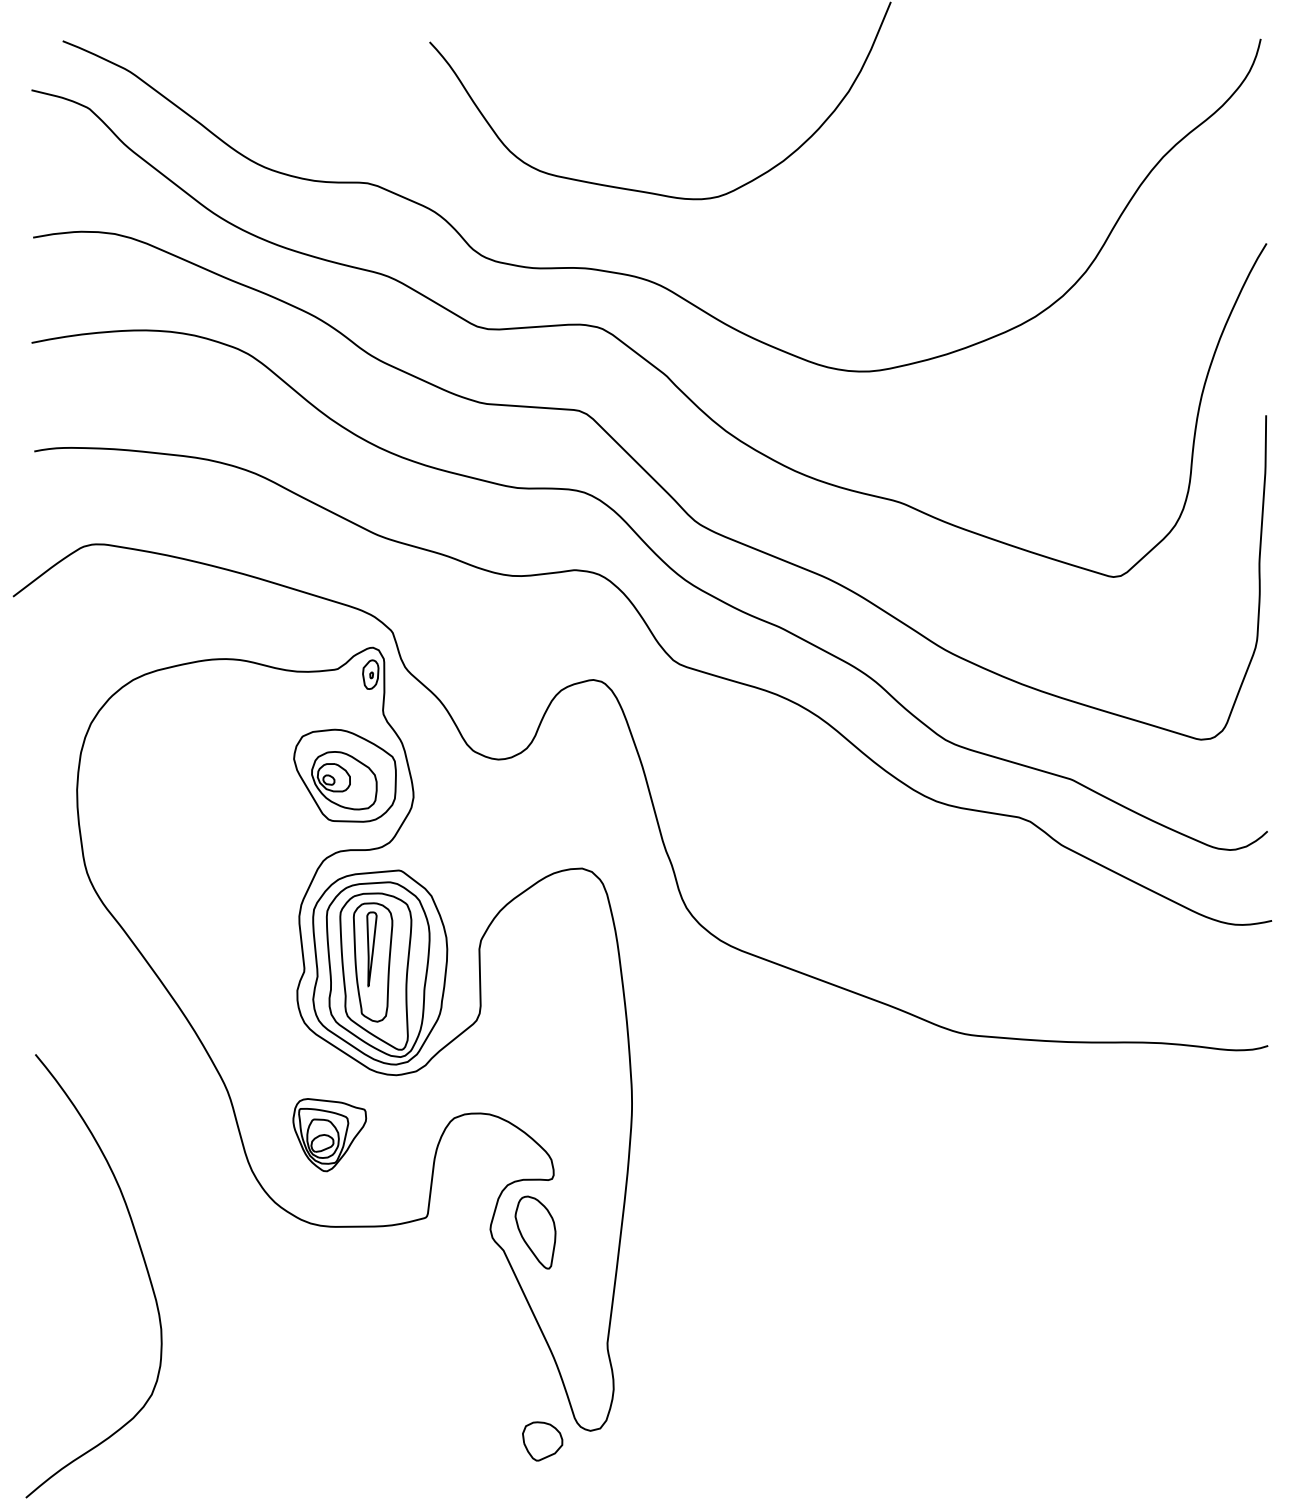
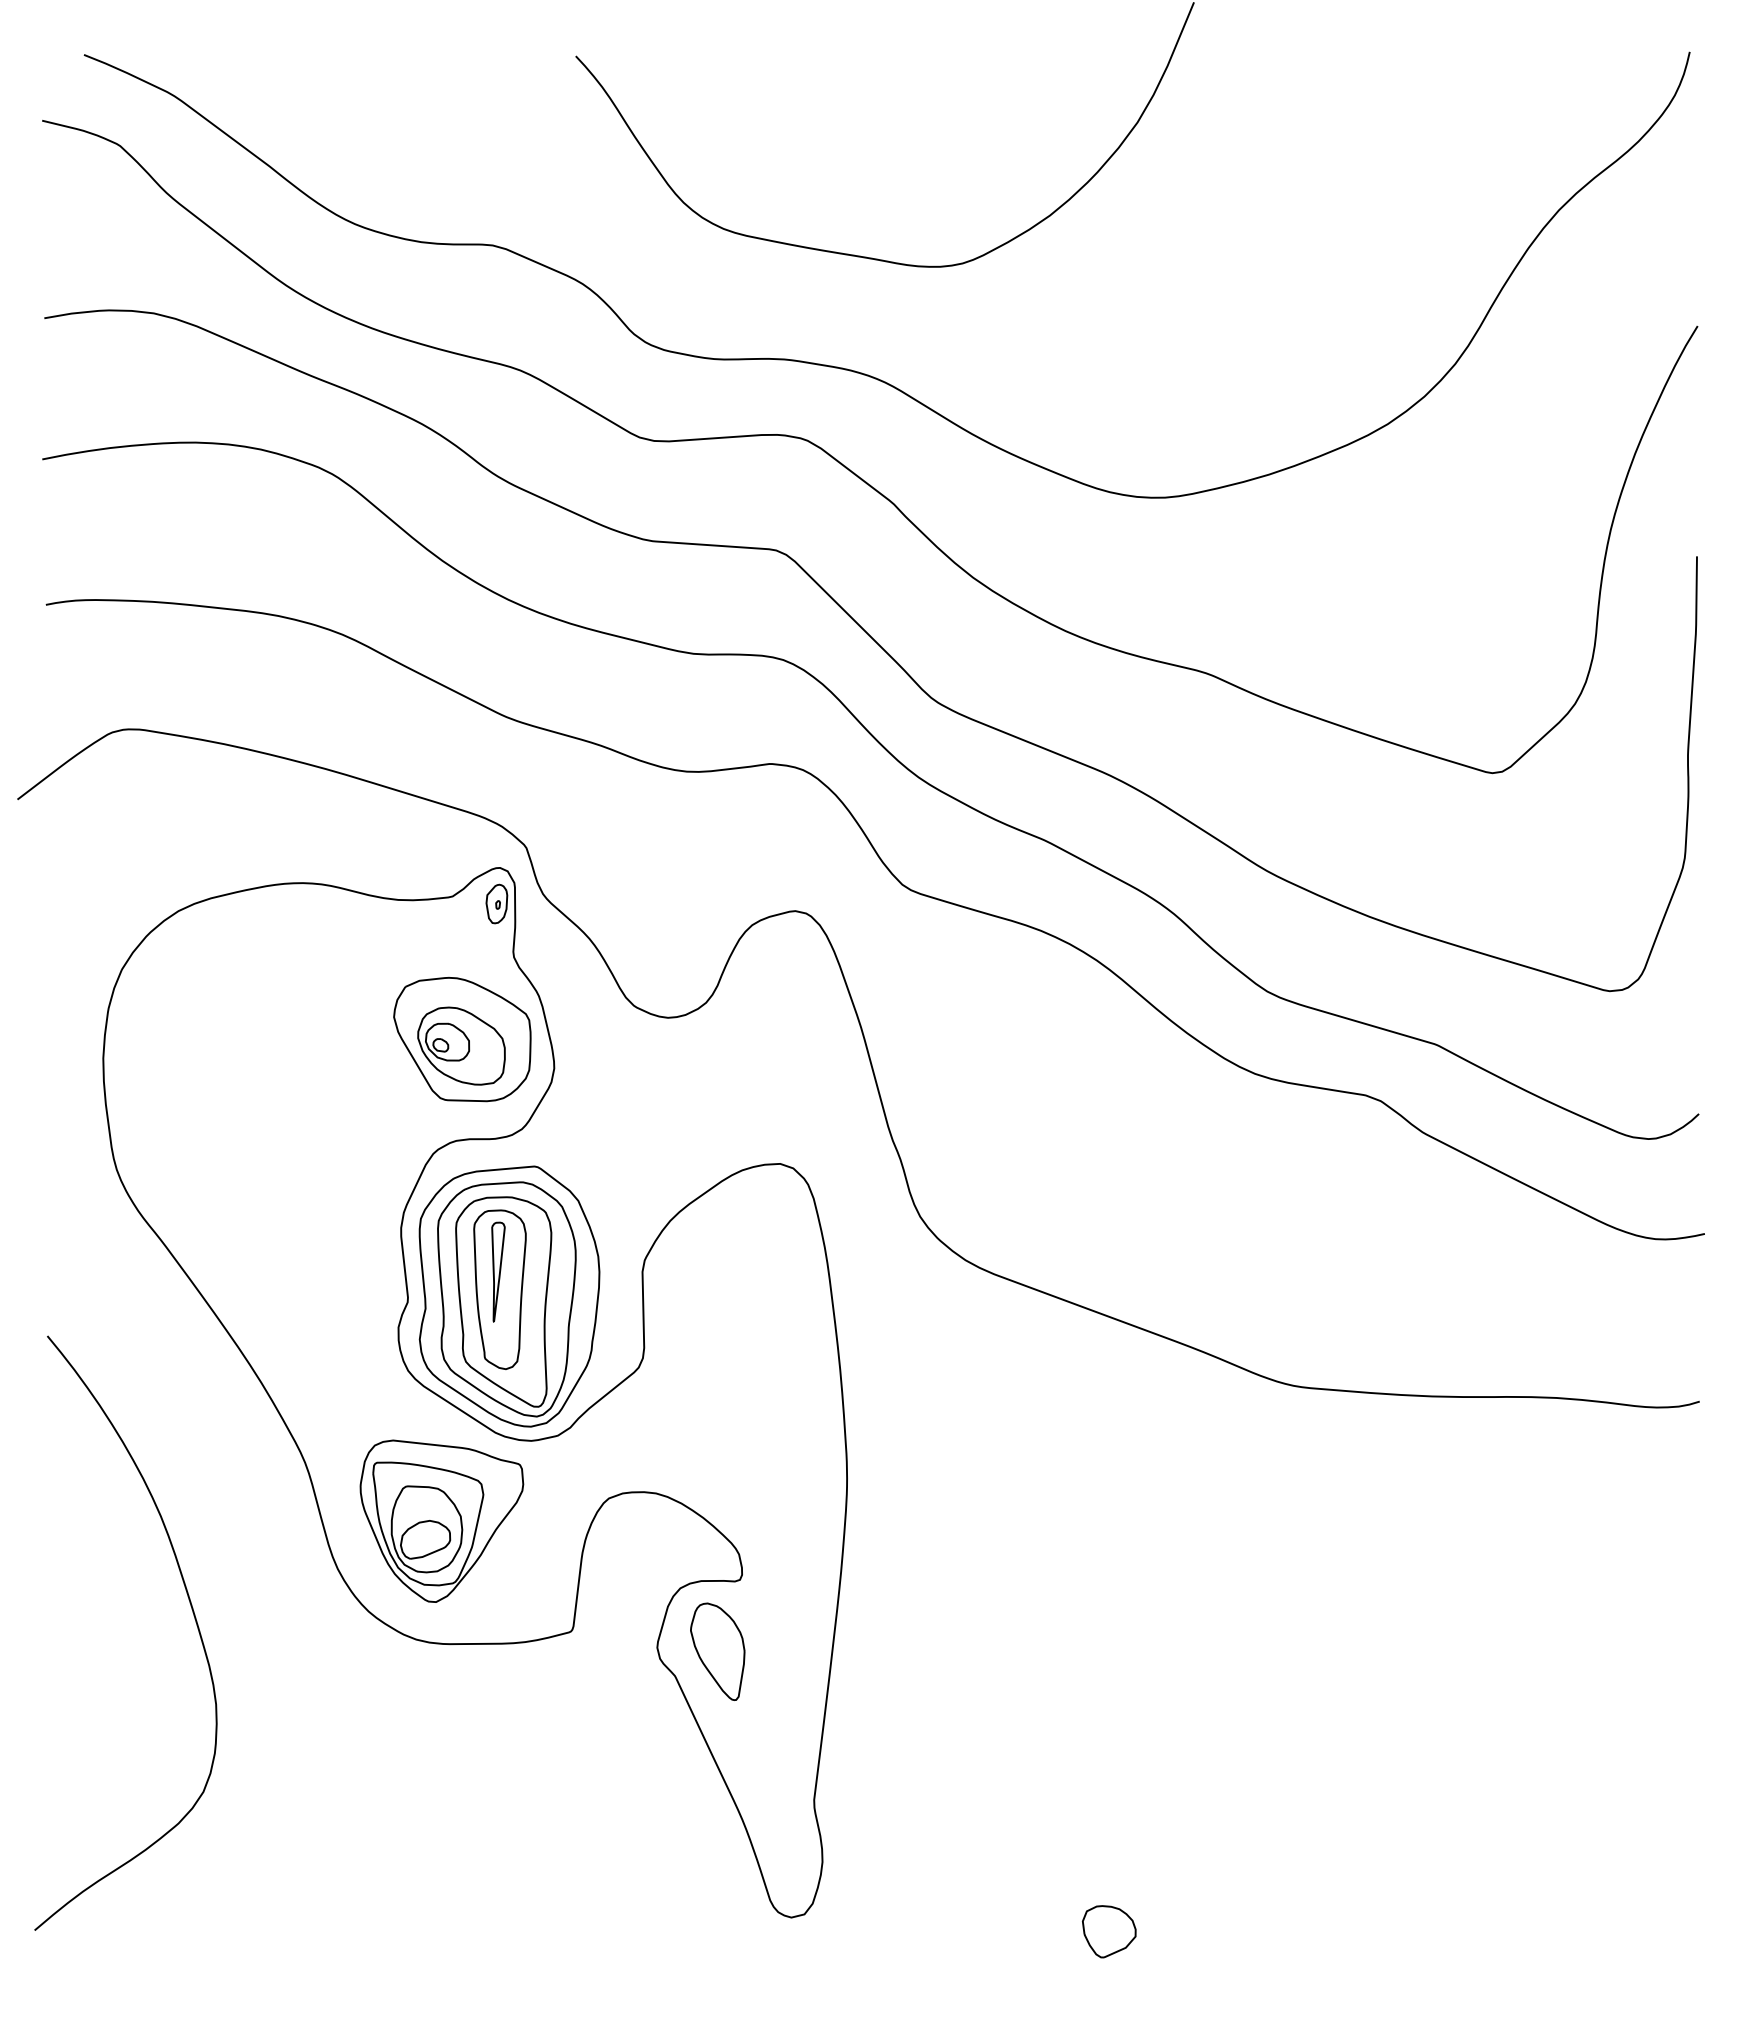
part: (329, 1134) -> (441, 1520), size x1.67
curve: (144, 1263) -> (193, 1616), moved
part: (542, 1441) -> (1109, 1931), moved

